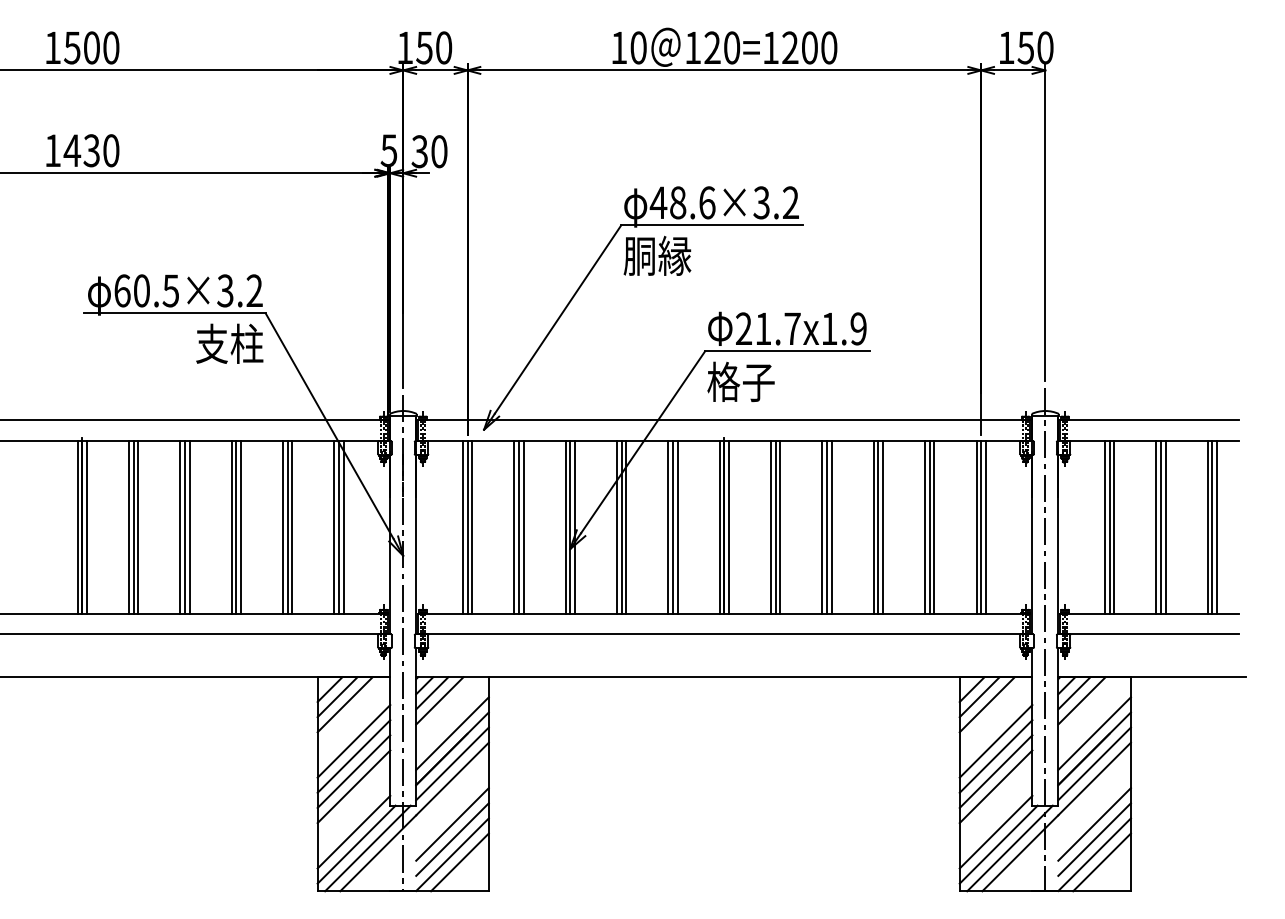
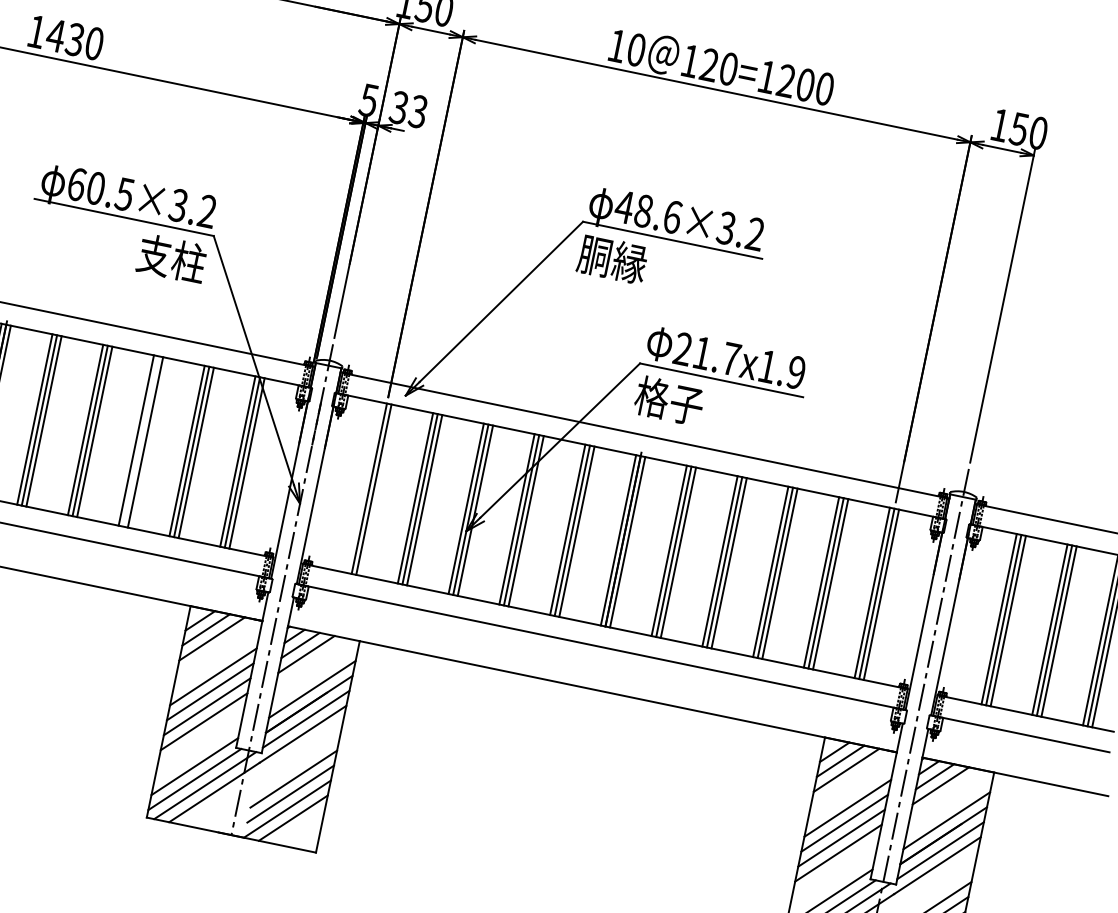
text: (439, 151) -> (418, 111), 30 -> 33
line: (236, 527) -> (141, 441), removed
line: (462, 527) -> (364, 487), removed

